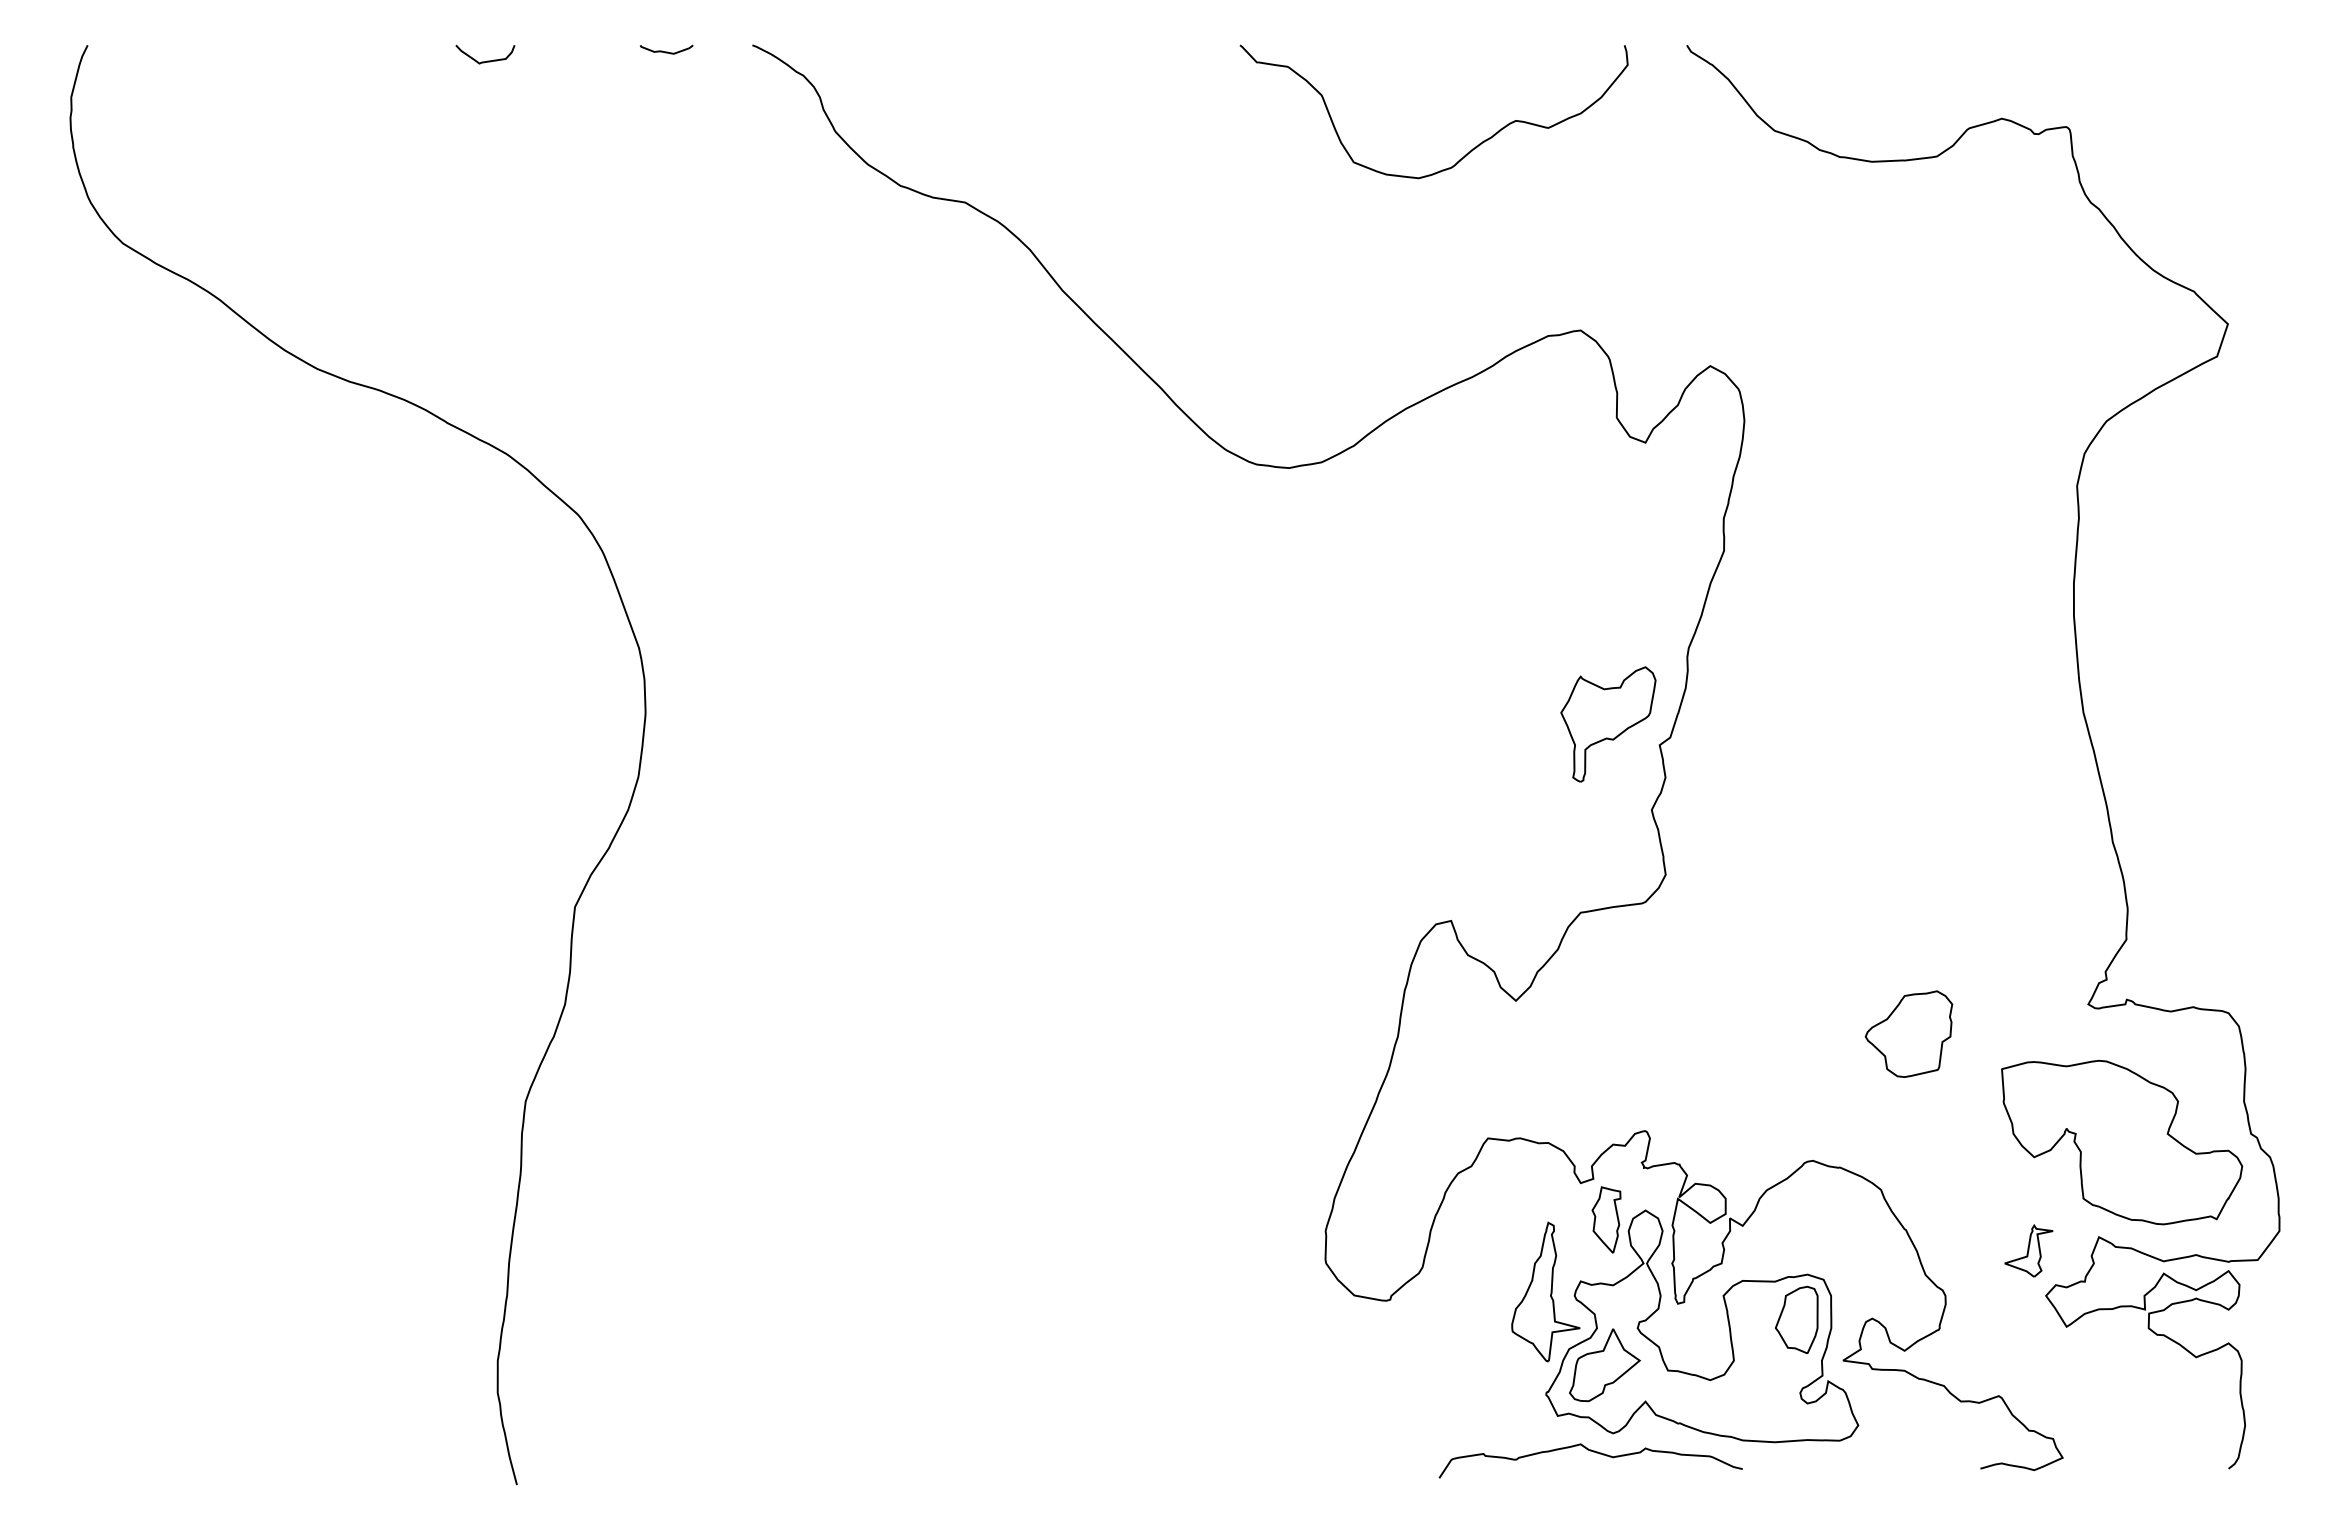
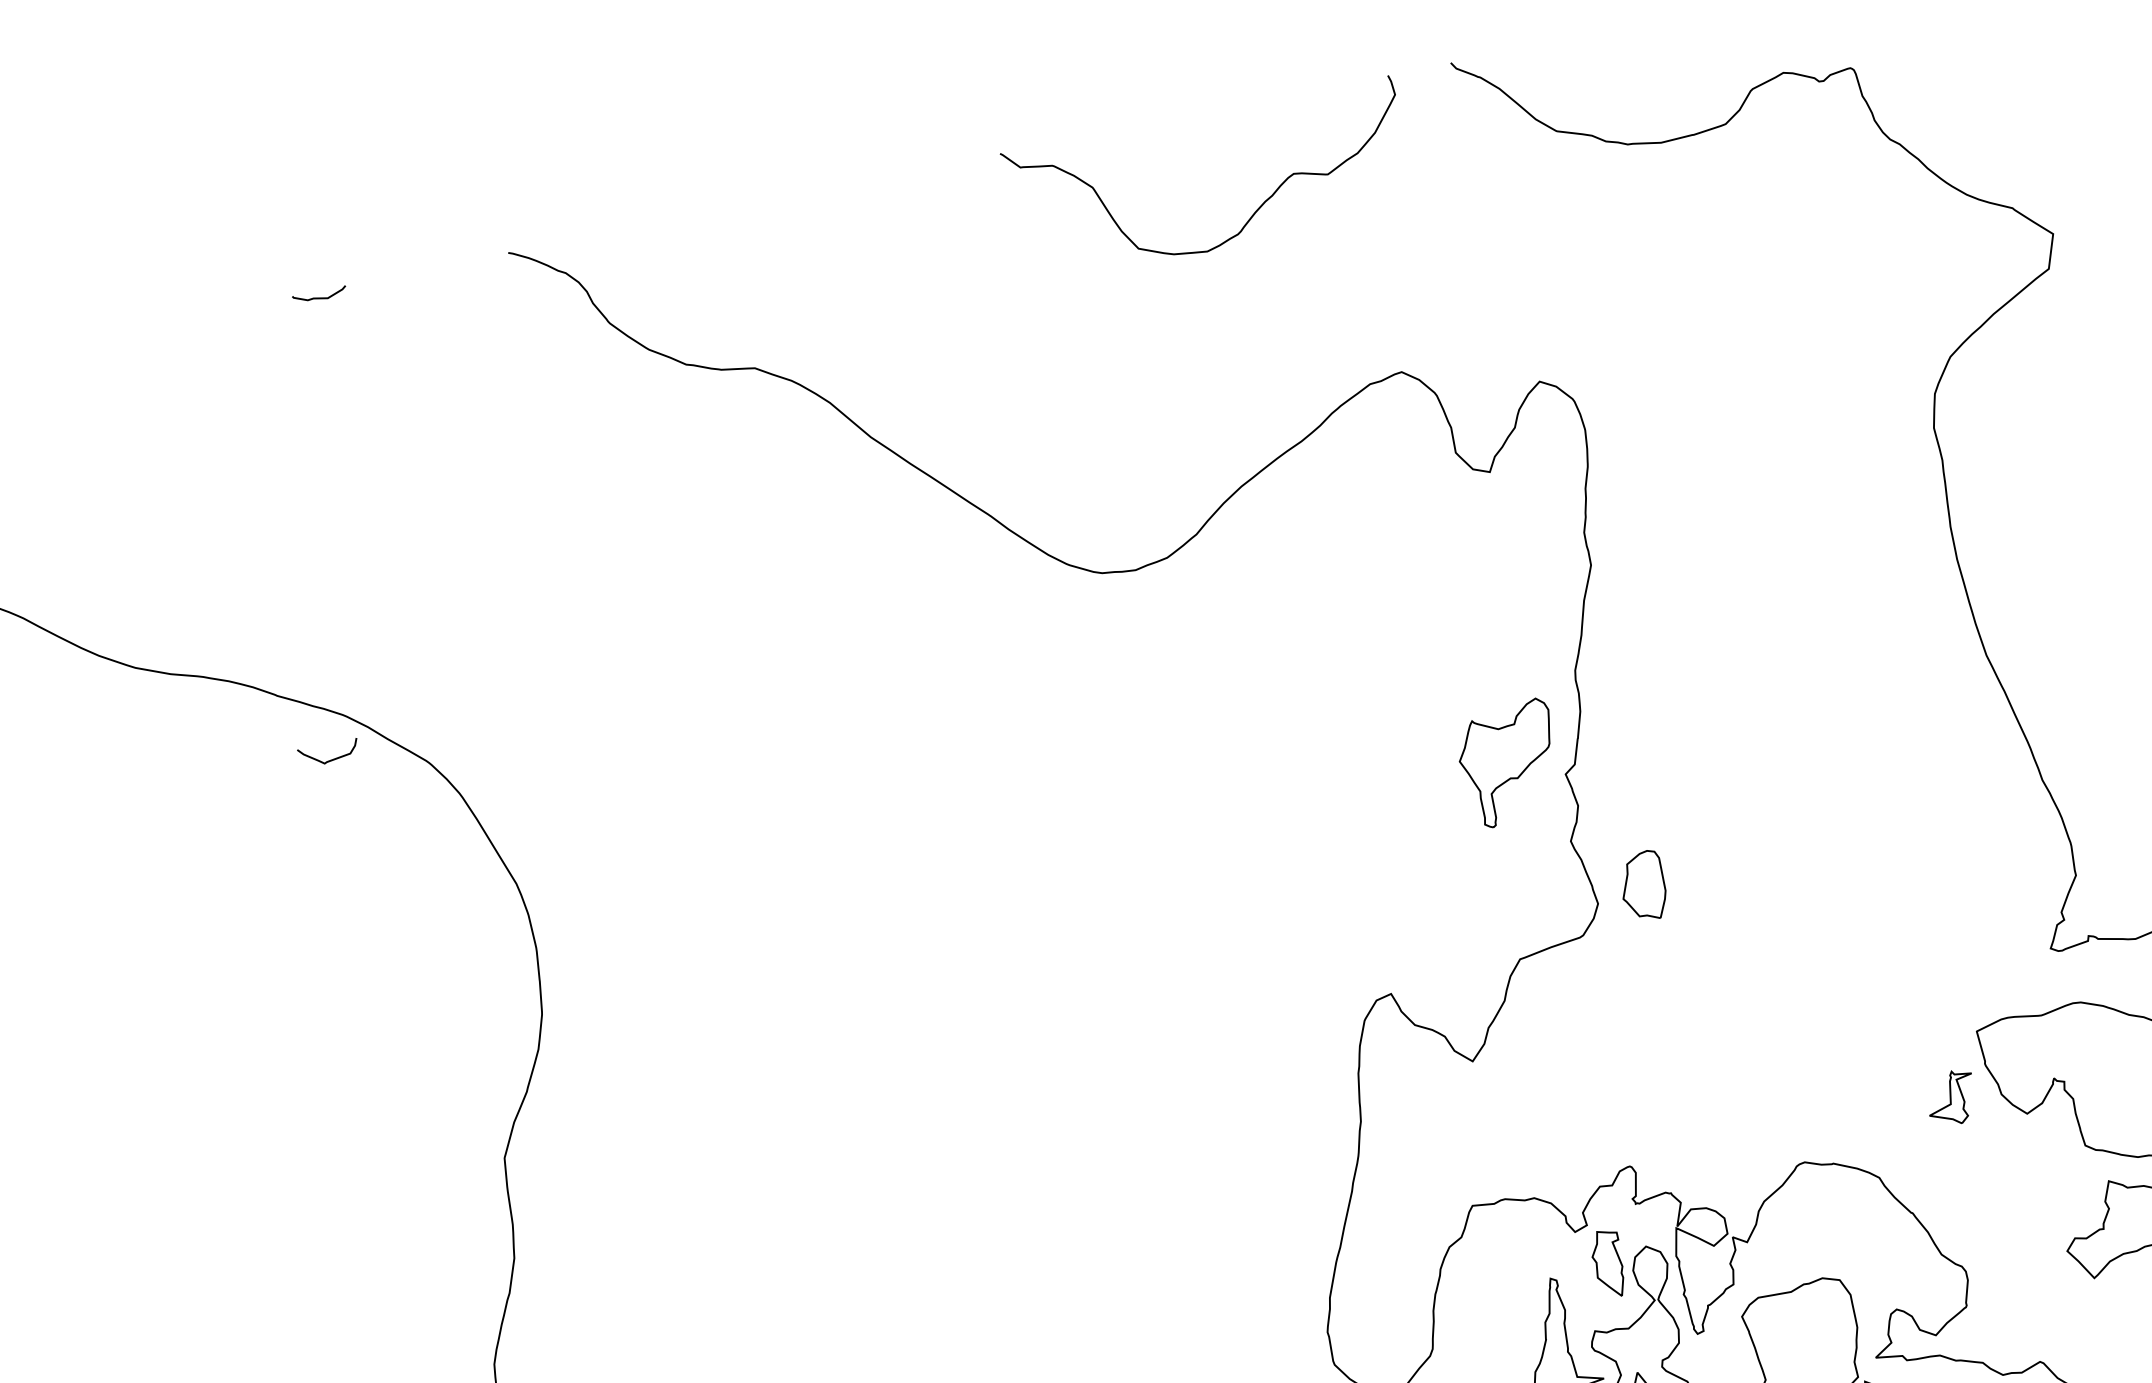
curve: (666, 51) -> (319, 297), moved
curve: (487, 60) -> (332, 758), moved
part: (1908, 1033) -> (1875, 1014), removed
part: (2028, 1250) -> (1950, 1097), moved
part: (1796, 1319) -> (1642, 886), moved

